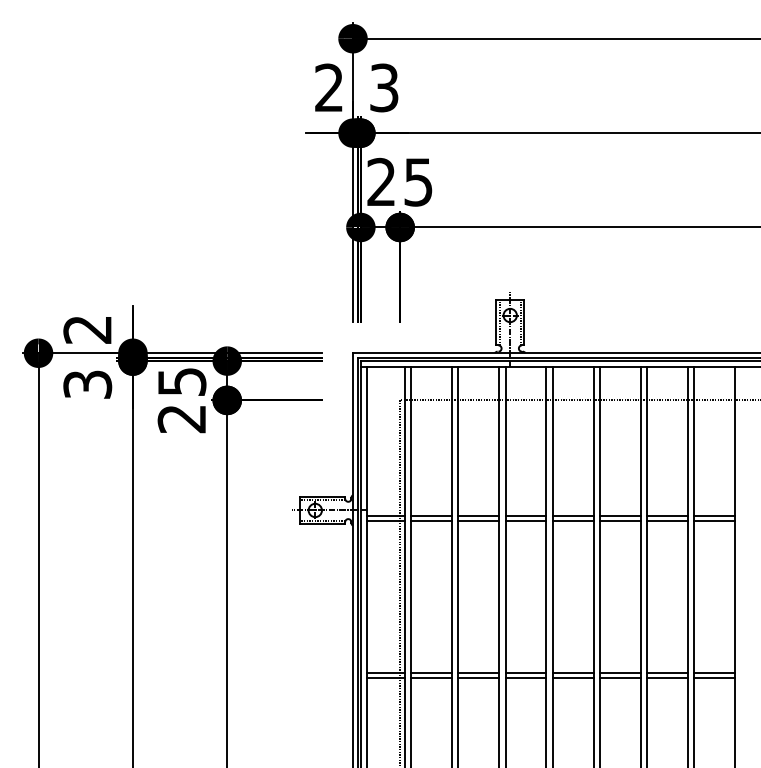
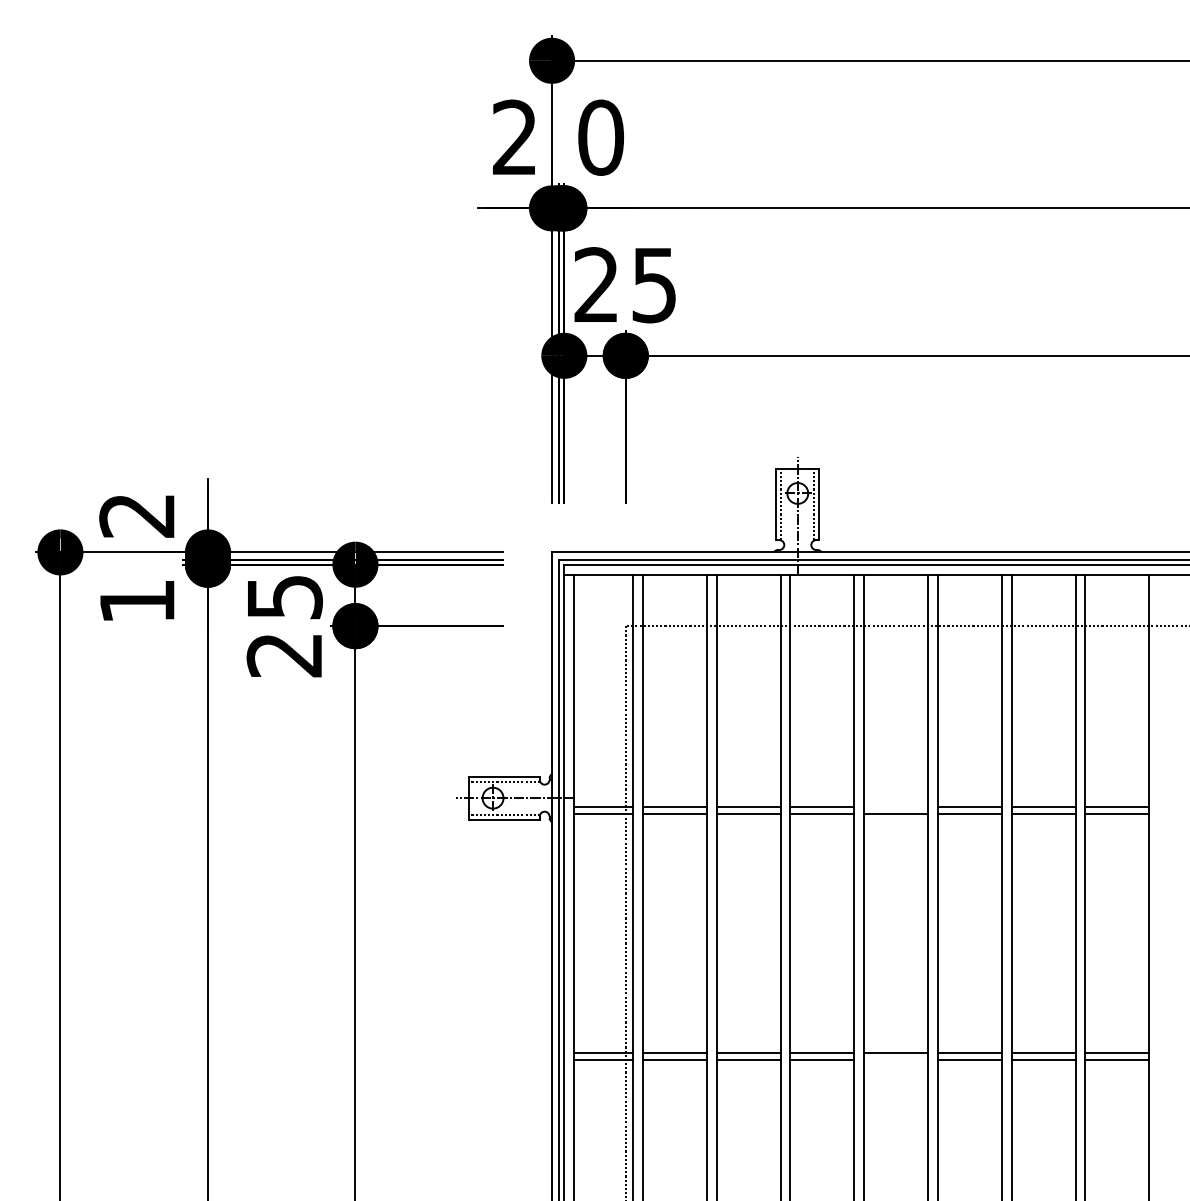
text: (384, 87) -> (601, 137), 3 -> 0
text: (87, 384) -> (136, 601), 3 -> 1
line: (572, 515) -> (895, 806), removed
line: (572, 677) -> (895, 1059), removed

